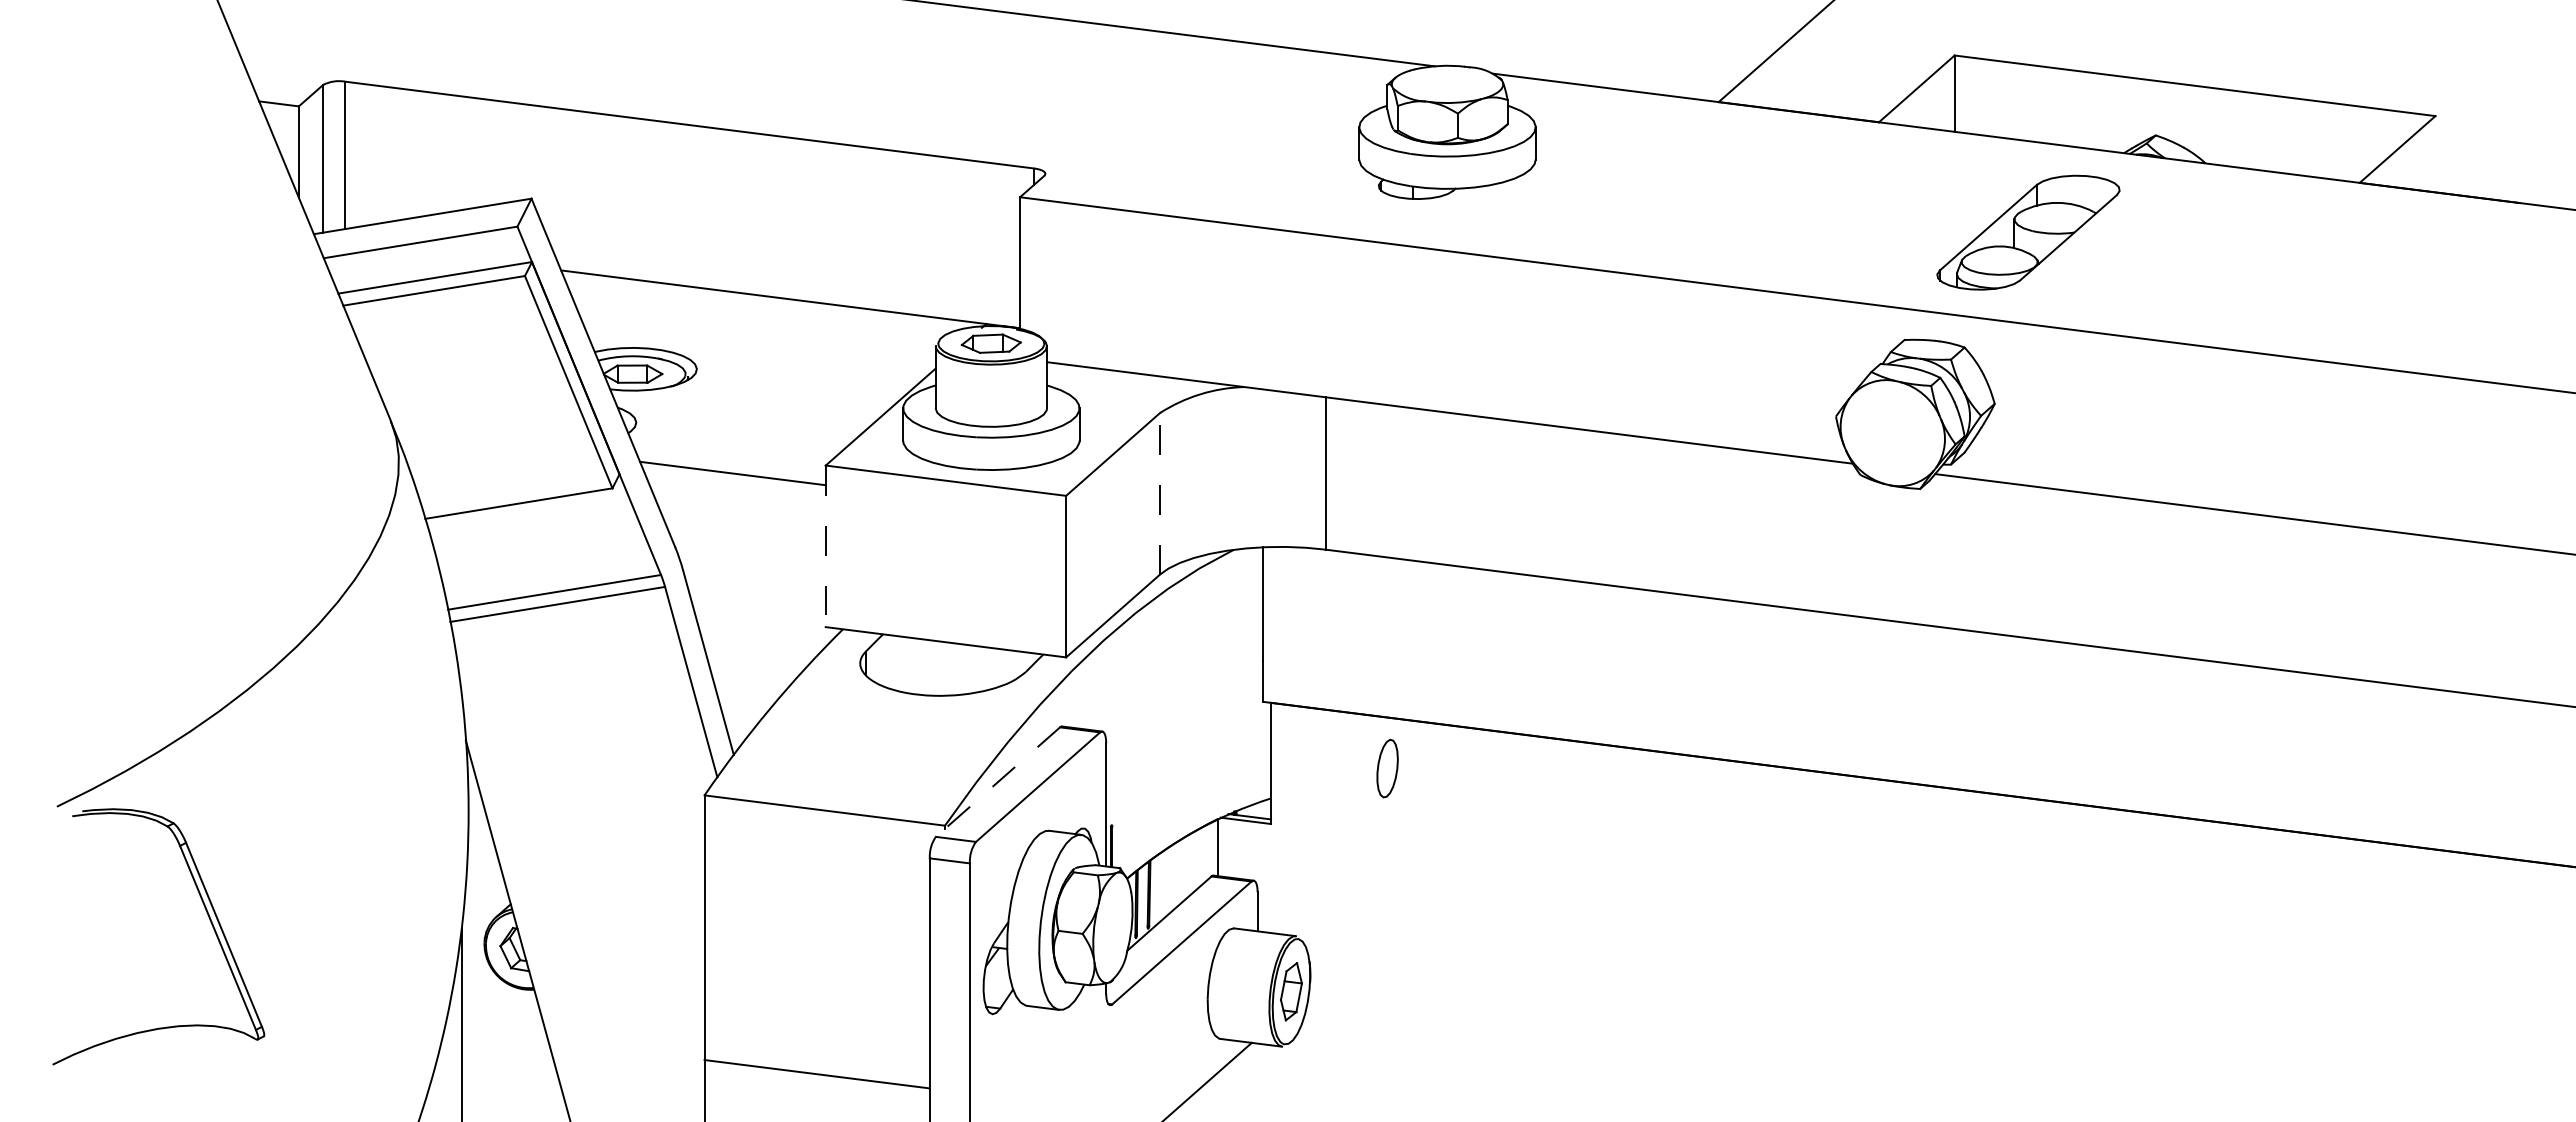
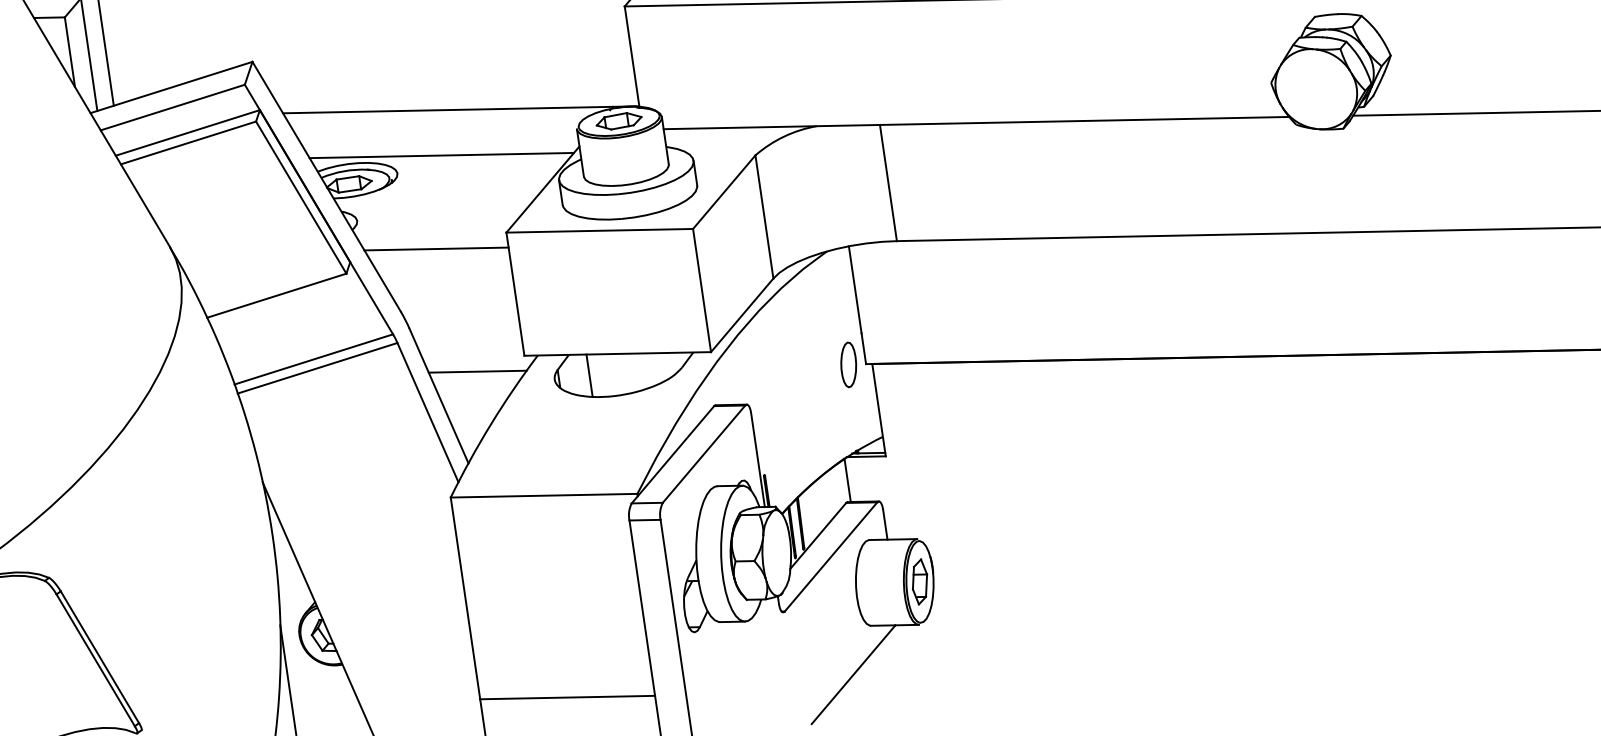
line: (756, 354) -> (441, 155), added
line: (1160, 493) -> (764, 216), dashed -> solid
line: (825, 546) -> (515, 294), dashed -> solid
line: (762, 638) -> (477, 371), added
line: (905, 664) -> (589, 375), added
part: (1387, 768) -> (848, 364), moved
line: (997, 782) -> (672, 455), dashed -> solid

